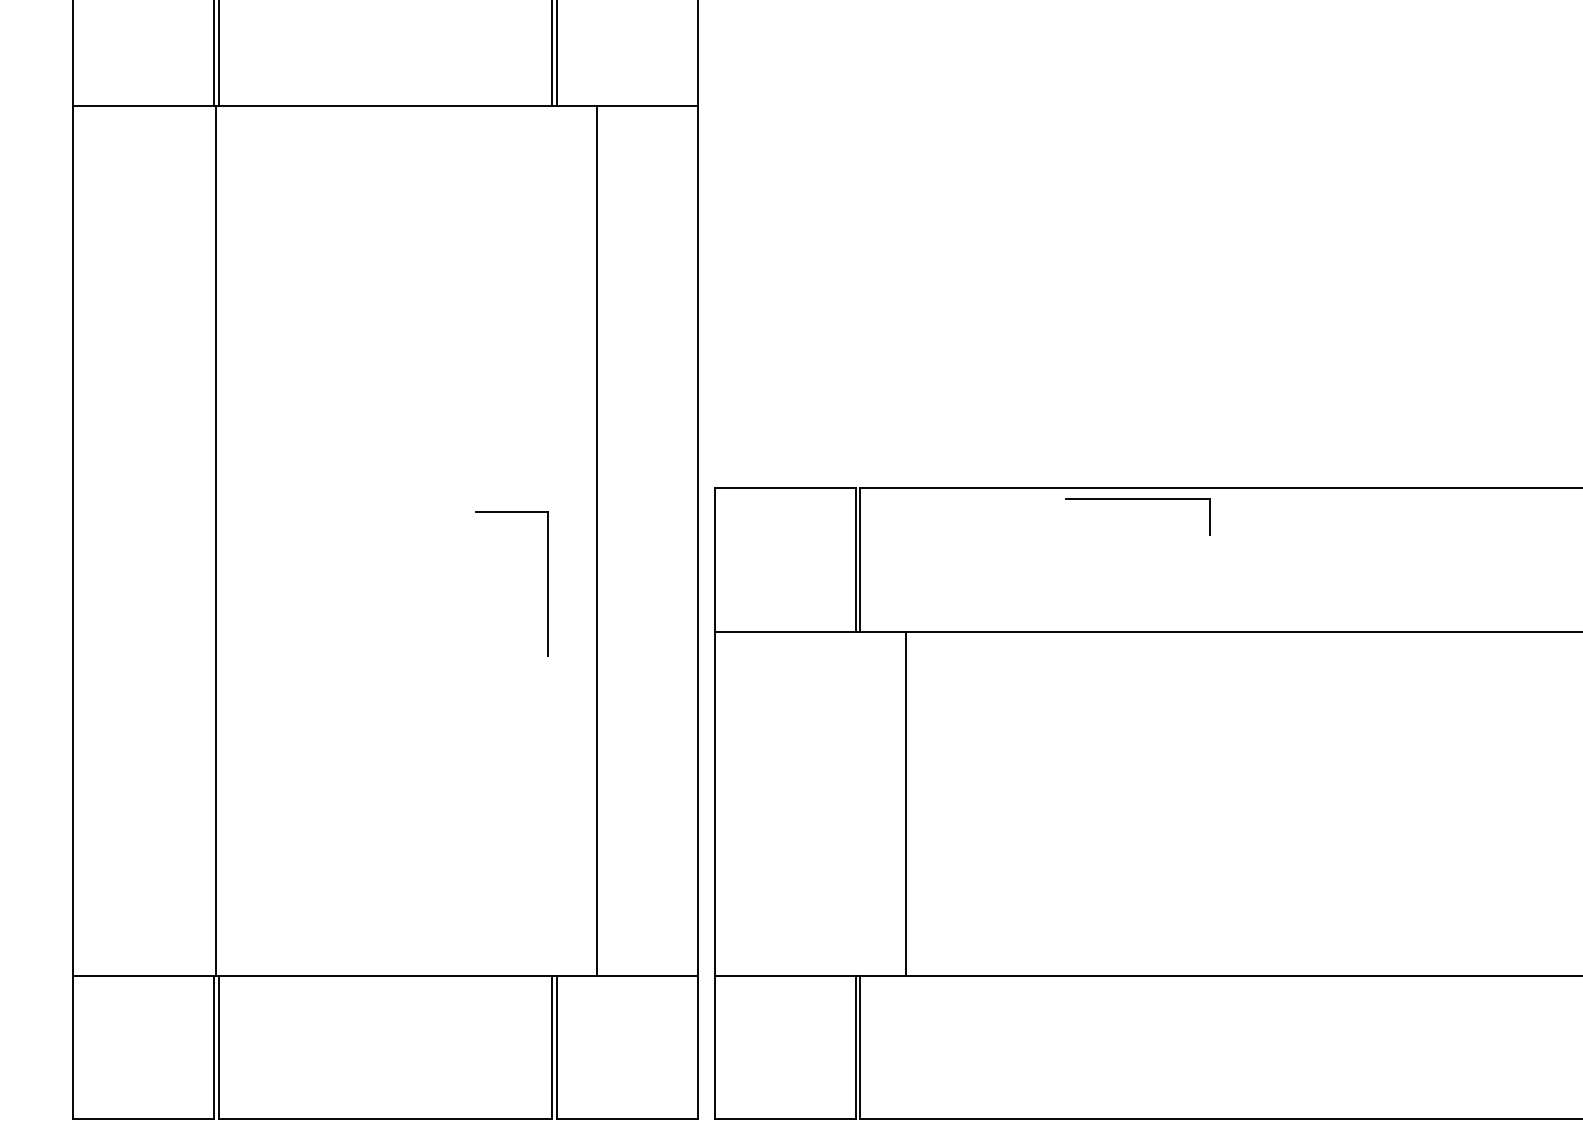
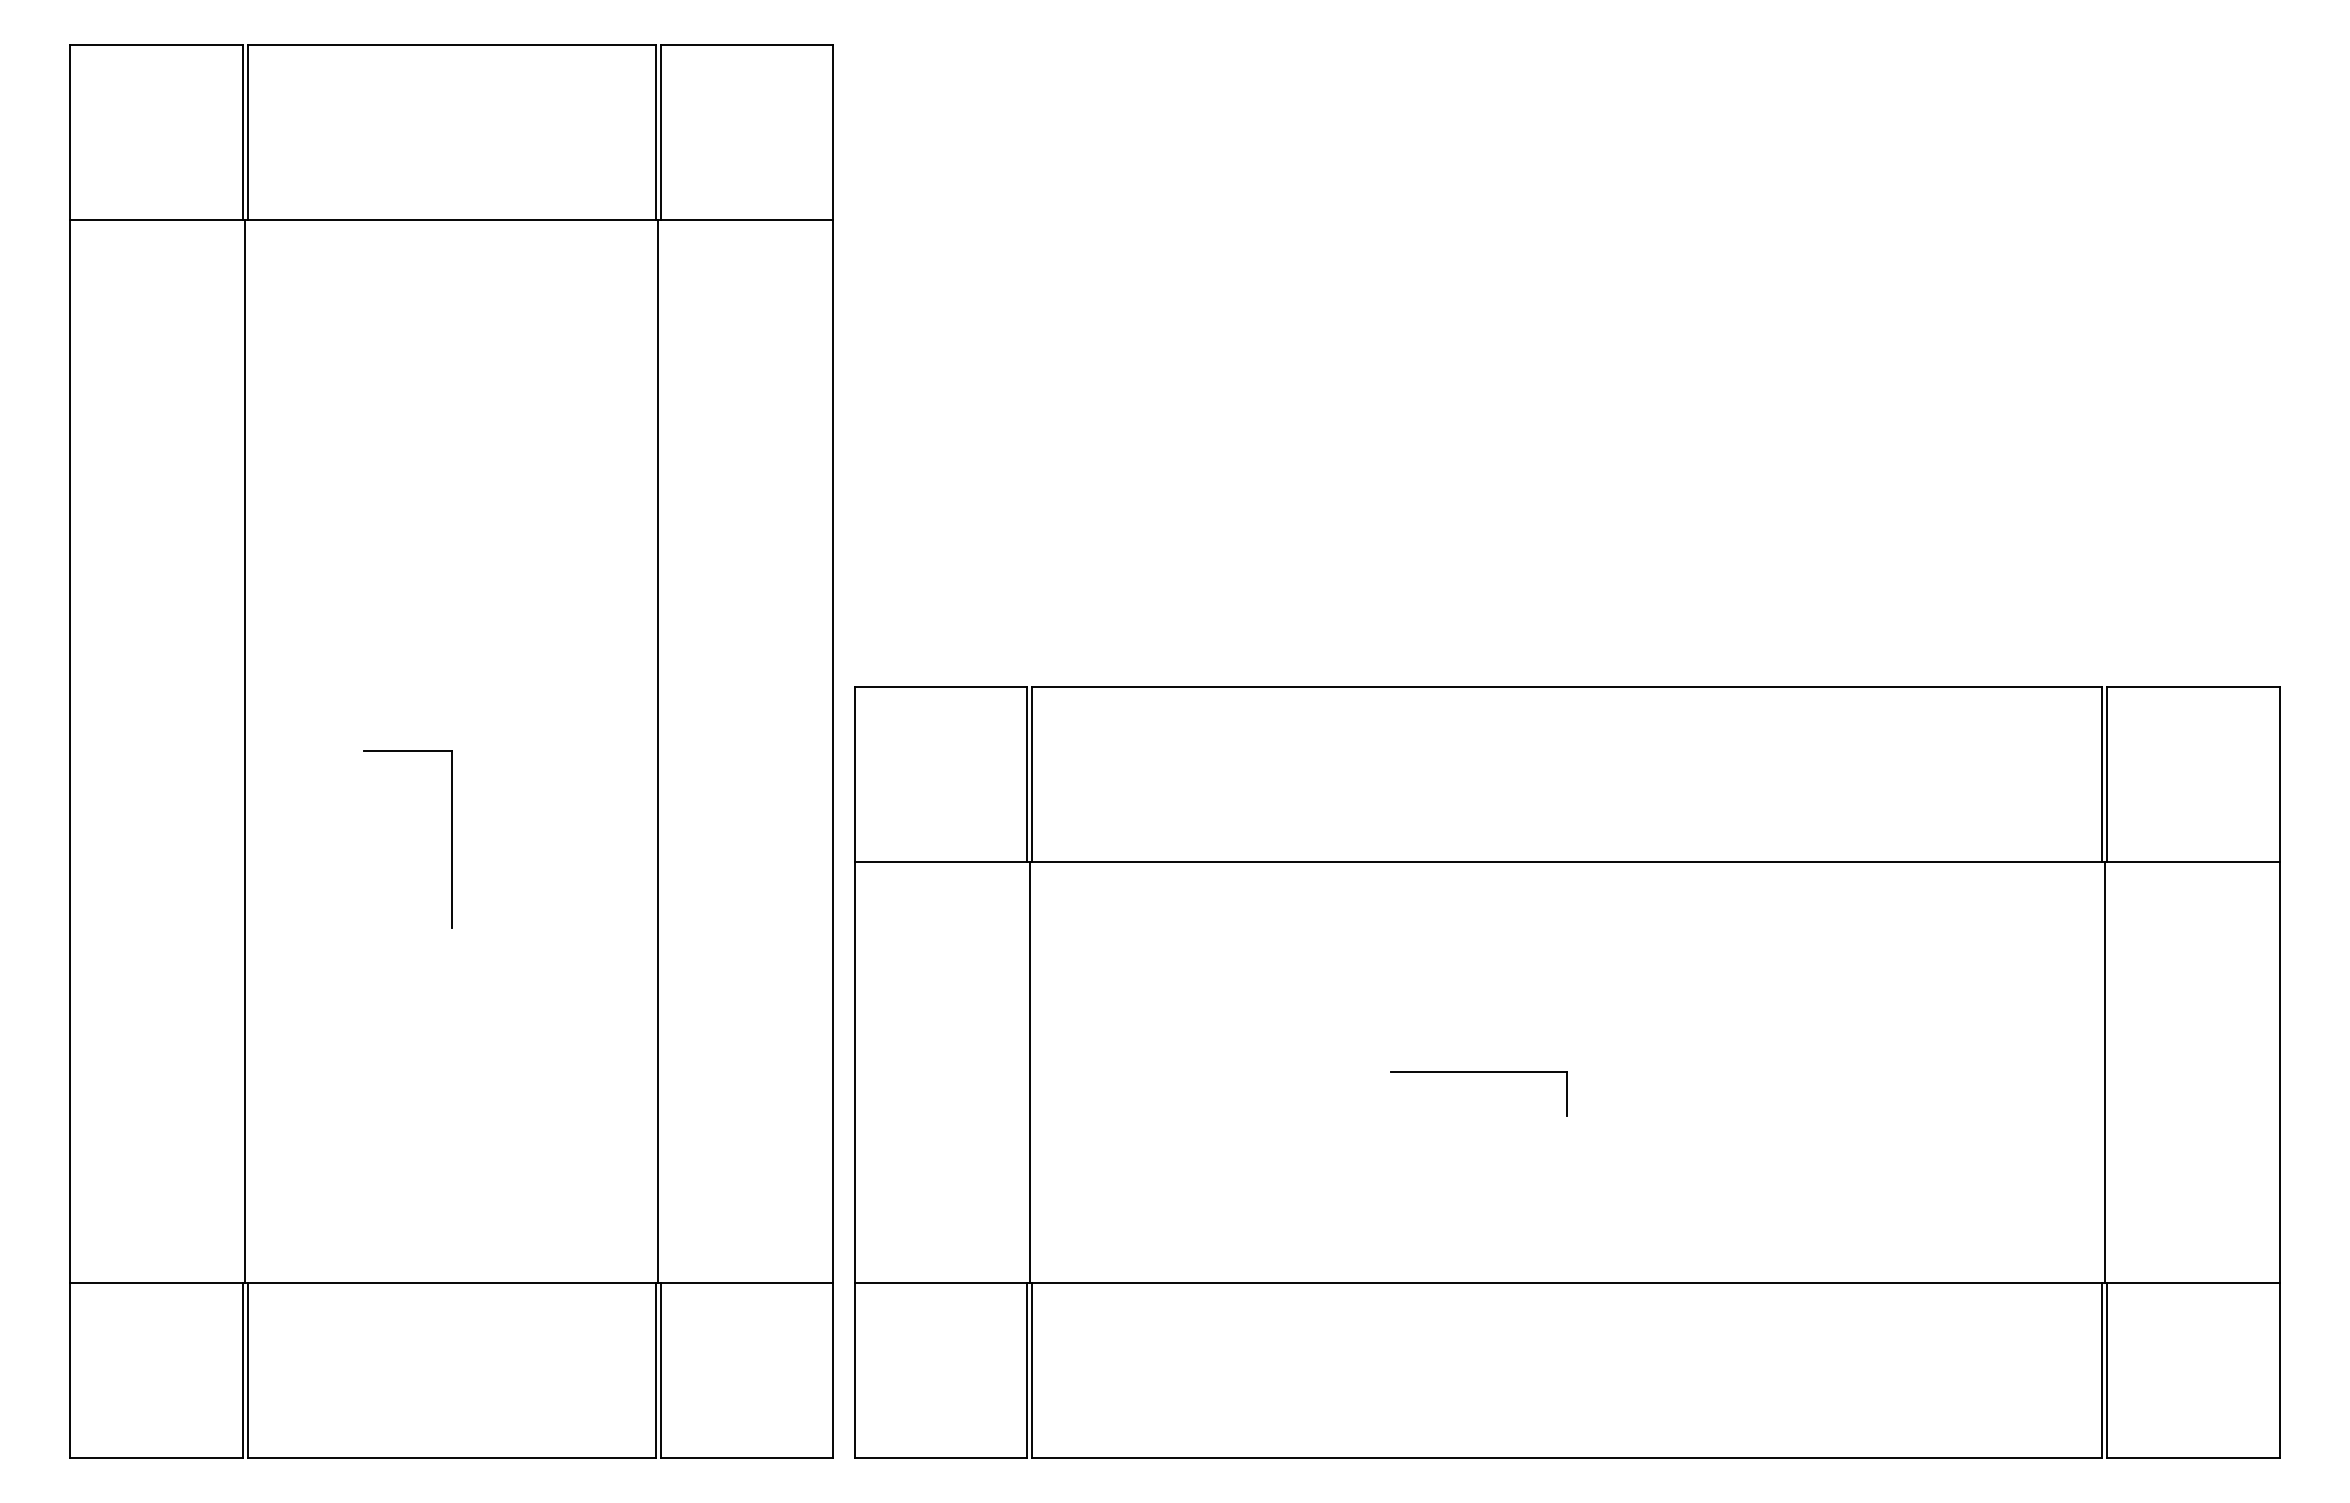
part: (1137, 498) -> (1478, 1072), moved
line: (596, 541) -> (658, 751), moved
part: (547, 583) -> (451, 839), moved
line: (906, 804) -> (1029, 1072), moved

